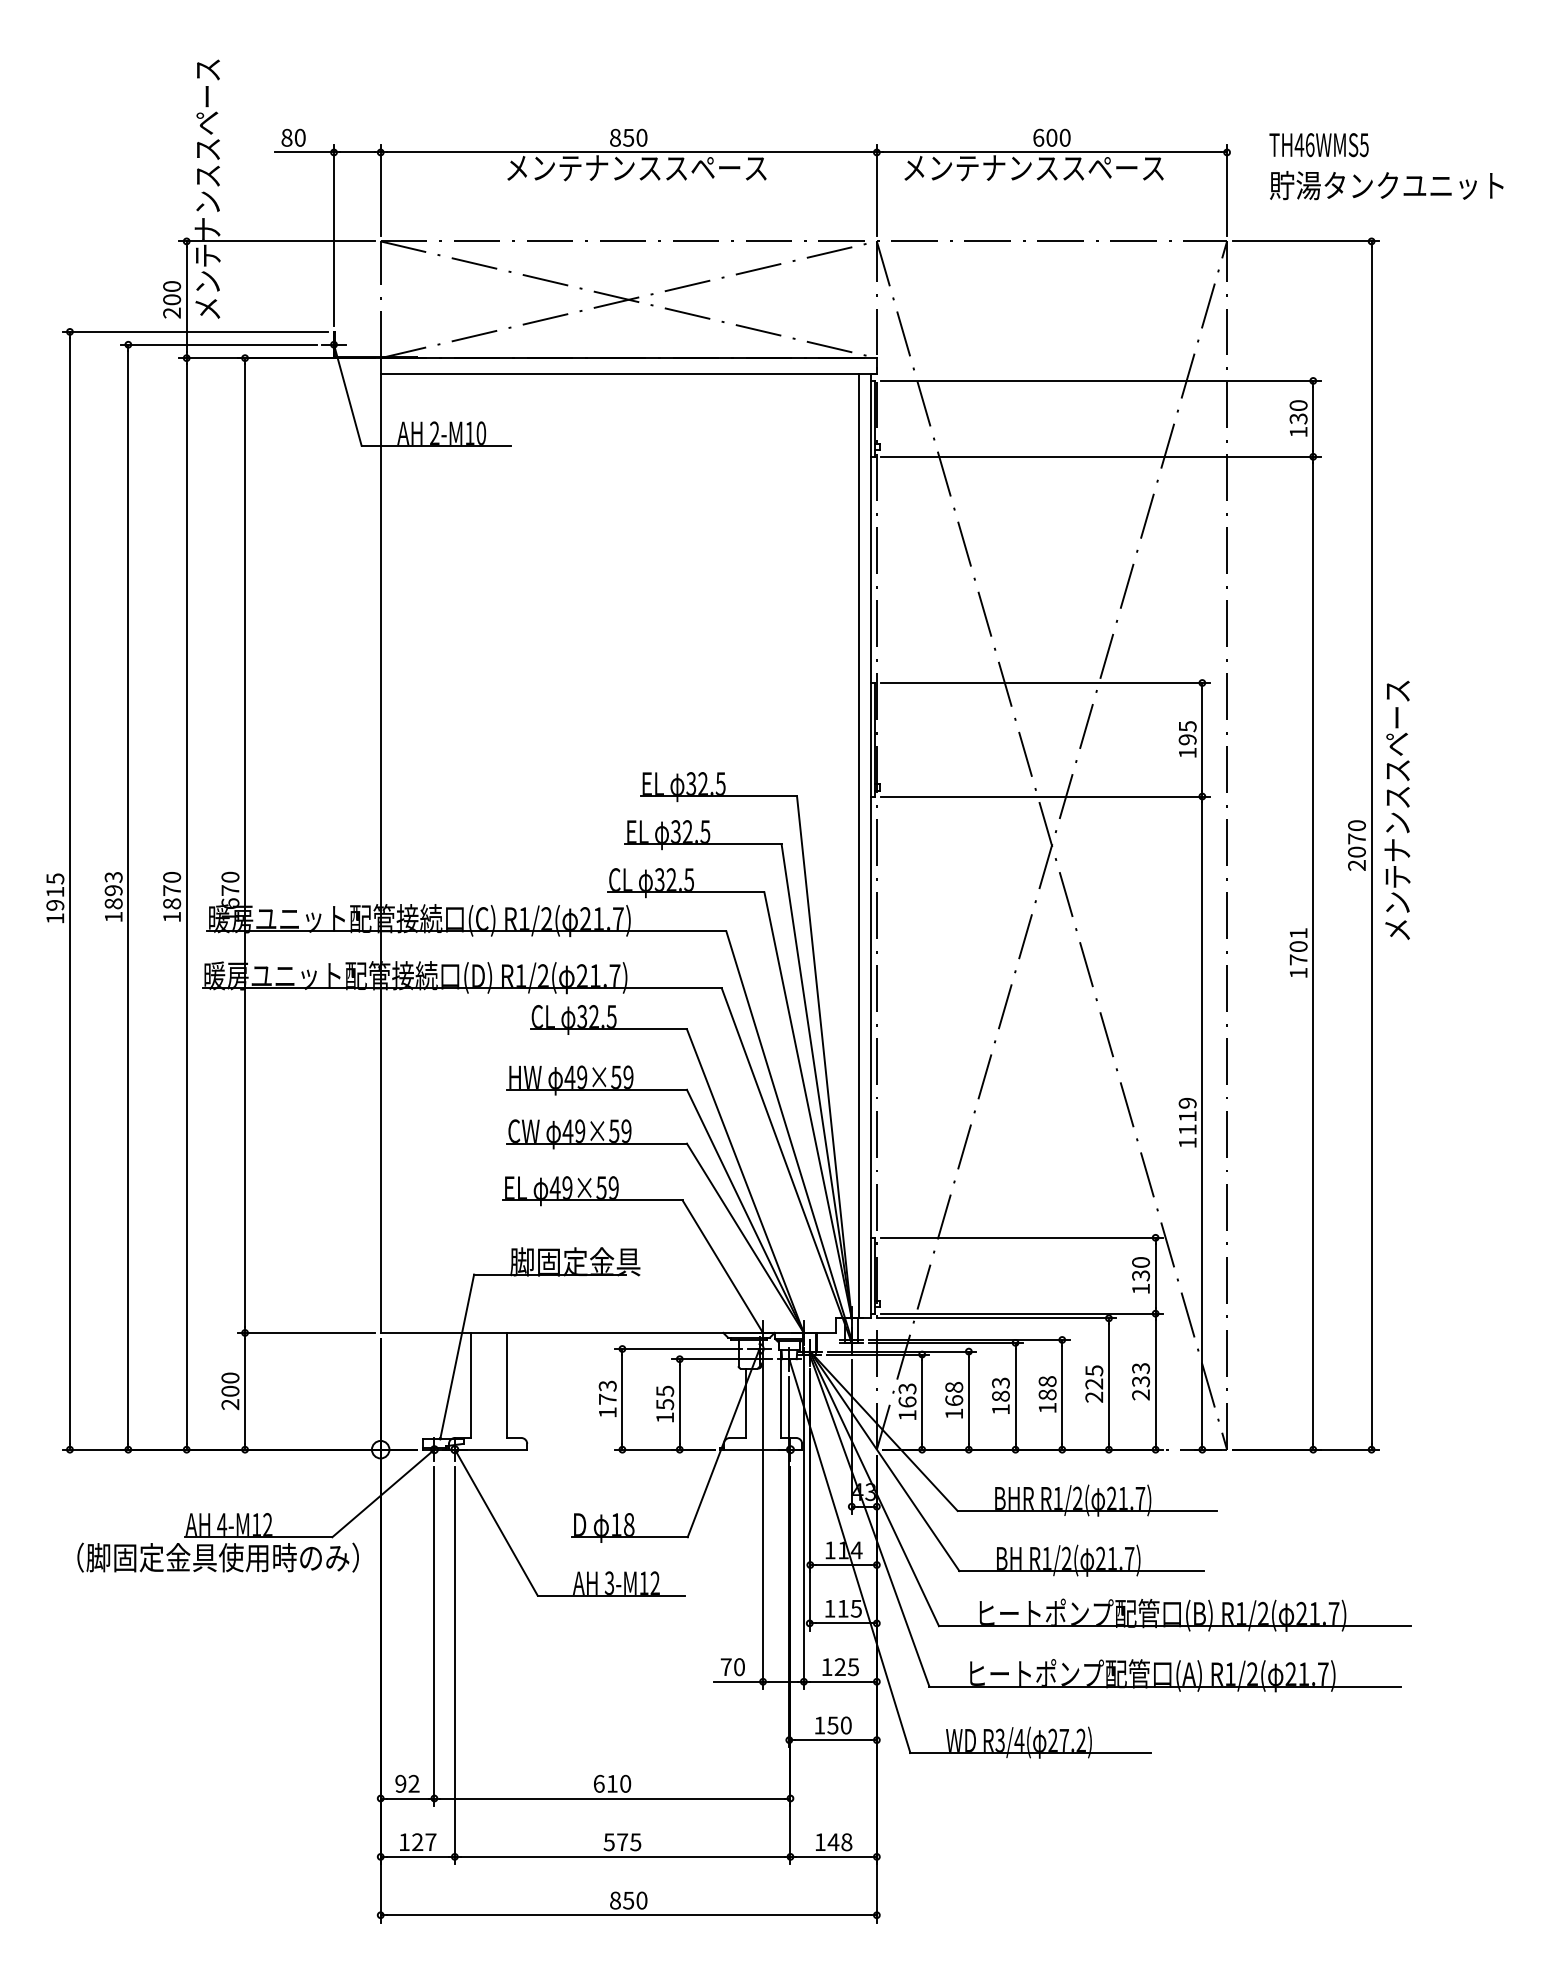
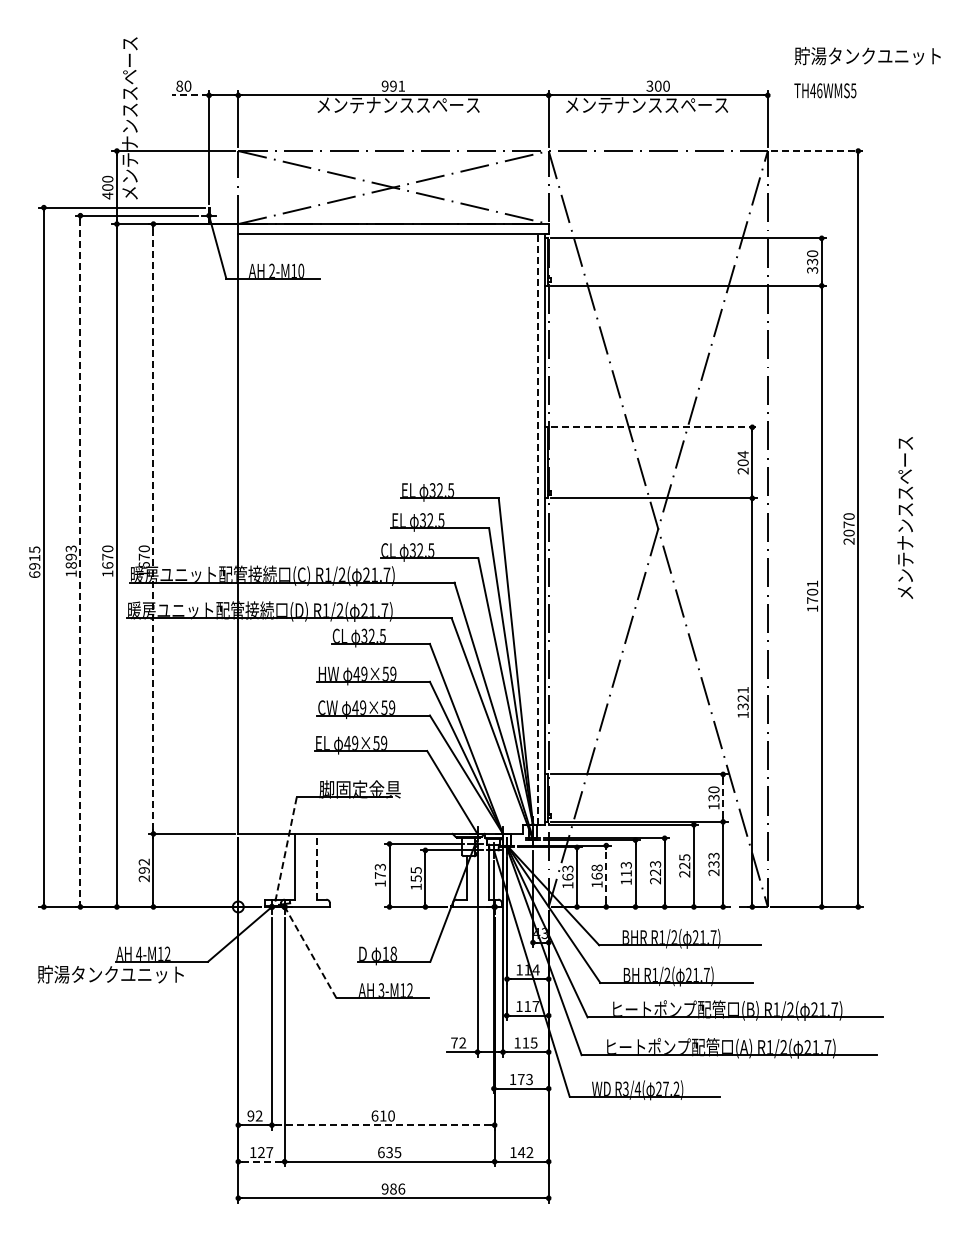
text: (628, 136) -> (393, 85), 850 -> 991
text: (1037, 136) -> (649, 85), 600 -> 300
line: (304, 152) -> (190, 95), solid -> dashed
text: (1386, 186) -> (867, 56), moved
line: (1306, 242) -> (817, 151), solid -> dashed
text: (171, 312) -> (107, 195), 200 -> 400
text: (1298, 432) -> (812, 270), 130 -> 330
line: (1045, 683) -> (654, 427), solid -> dashed
text: (1186, 739) -> (742, 462), 195 -> 204
text: (1397, 809) -> (905, 517), moved
line: (245, 844) -> (153, 528), solid -> dashed
line: (858, 844) -> (537, 528), solid -> dashed
line: (128, 897) -> (80, 561), solid -> dashed
text: (171, 903) -> (107, 565), 1870 -> 1670
text: (54, 918) -> (34, 574), 1915 -> 6915
text: (1186, 1116) -> (742, 698), 1119 -> 1321
line: (1156, 1276) -> (723, 798), solid -> dashed
line: (457, 1356) -> (286, 848), solid -> dashed
text: (229, 1383) -> (143, 865), 200 -> 292
line: (507, 1385) -> (317, 866), solid -> dashed
text: (1047, 1394) -> (655, 872), 188 -> 223
text: (999, 1396) -> (625, 873), 183 -> 113
line: (969, 1399) -> (606, 875), solid -> dashed
line: (496, 1522) -> (310, 952), solid -> dashed
text: (208, 1557) -> (130, 974), （脚固定金具使用時のみ） -> 貯湯タンクユニット
text: (855, 1608) -> (535, 1006), 115 -> 117
text: (739, 1666) -> (462, 1042), 70 -> 72
text: (839, 1666) -> (525, 1042), 125 -> 115
text: (838, 1725) -> (524, 1079), 150 -> 173
line: (612, 1798) -> (383, 1125), solid -> dashed
text: (615, 1842) -> (385, 1152), 575 -> 635
text: (846, 1842) -> (529, 1152), 148 -> 142
line: (417, 1856) -> (261, 1161), solid -> dashed
text: (628, 1899) -> (393, 1188), 850 -> 986

